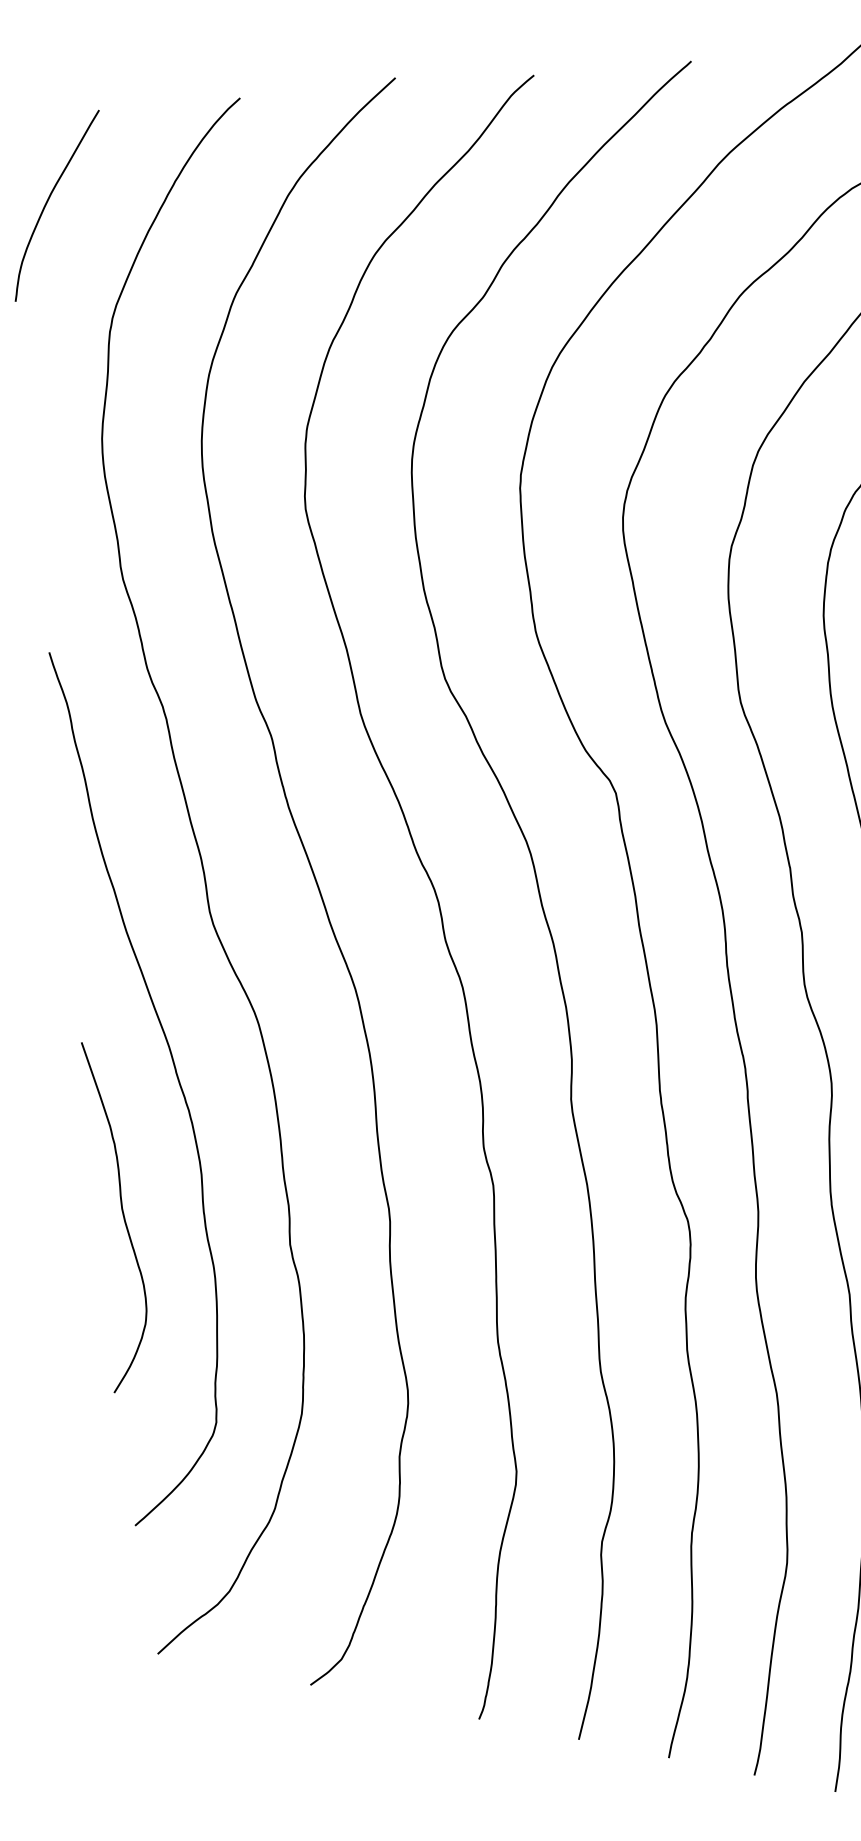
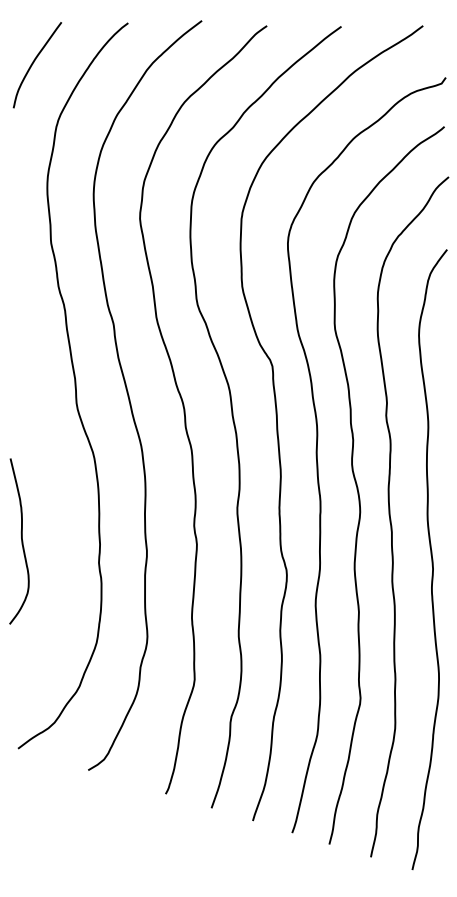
curve: (174, 1075) -> (52, 478), removed

